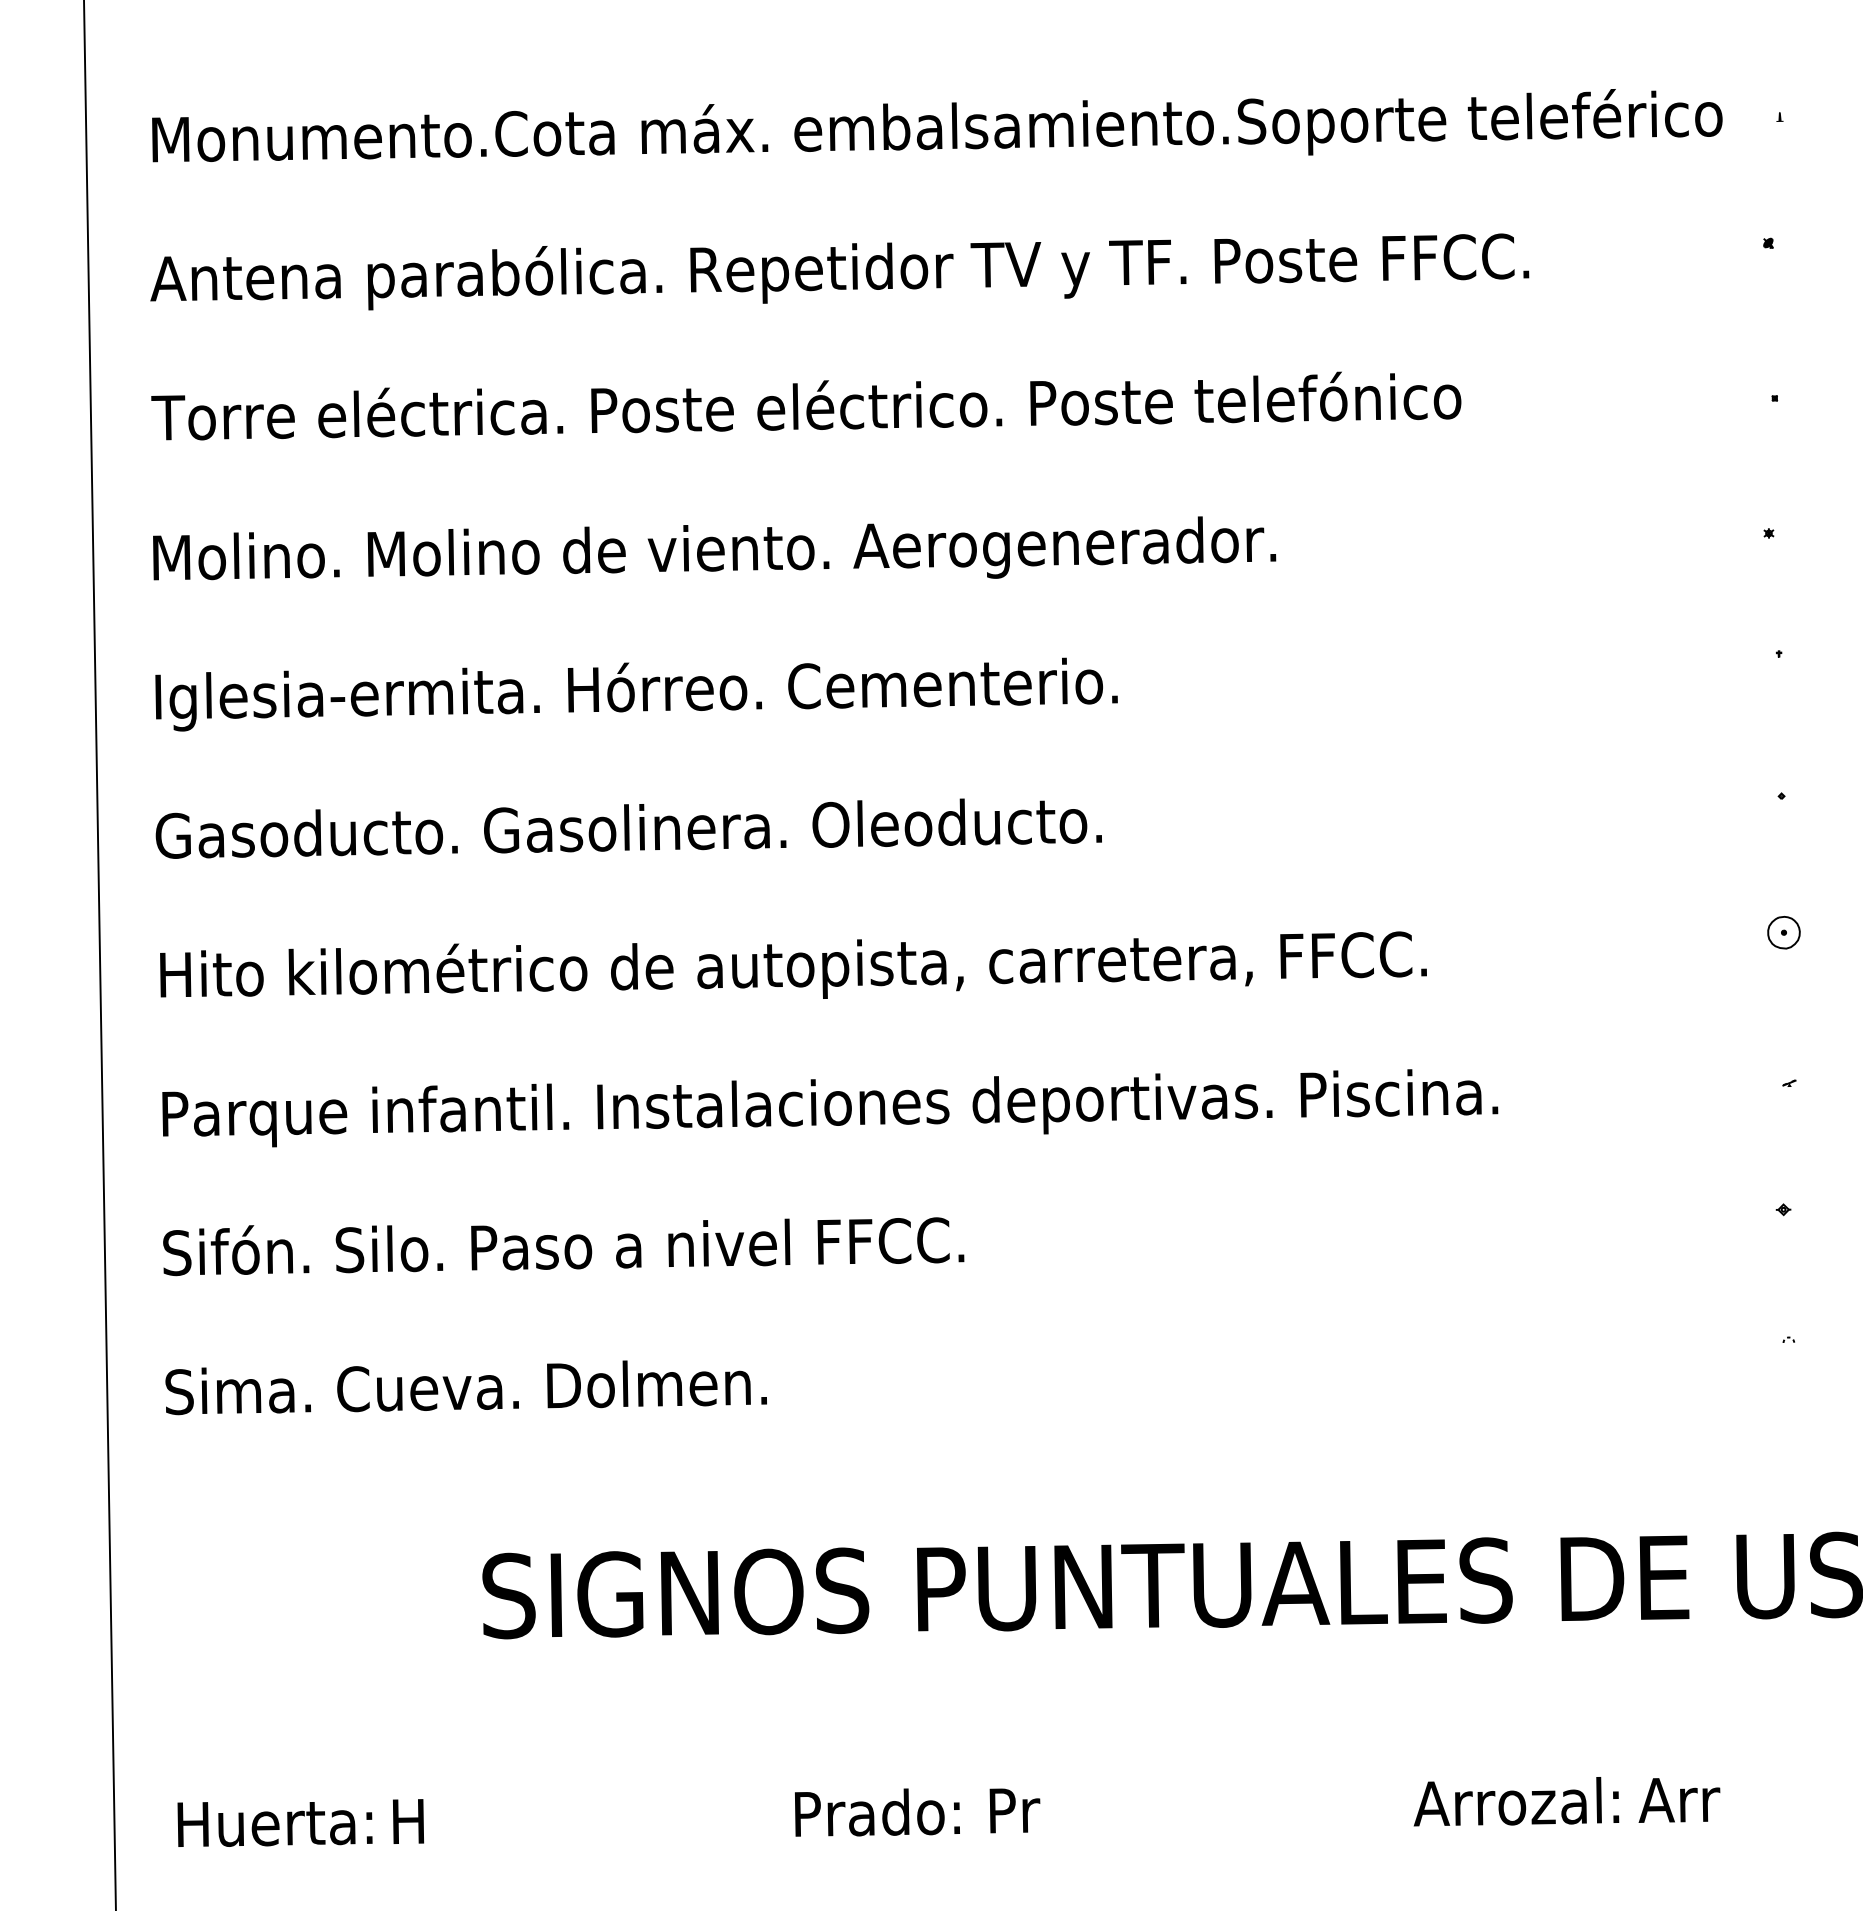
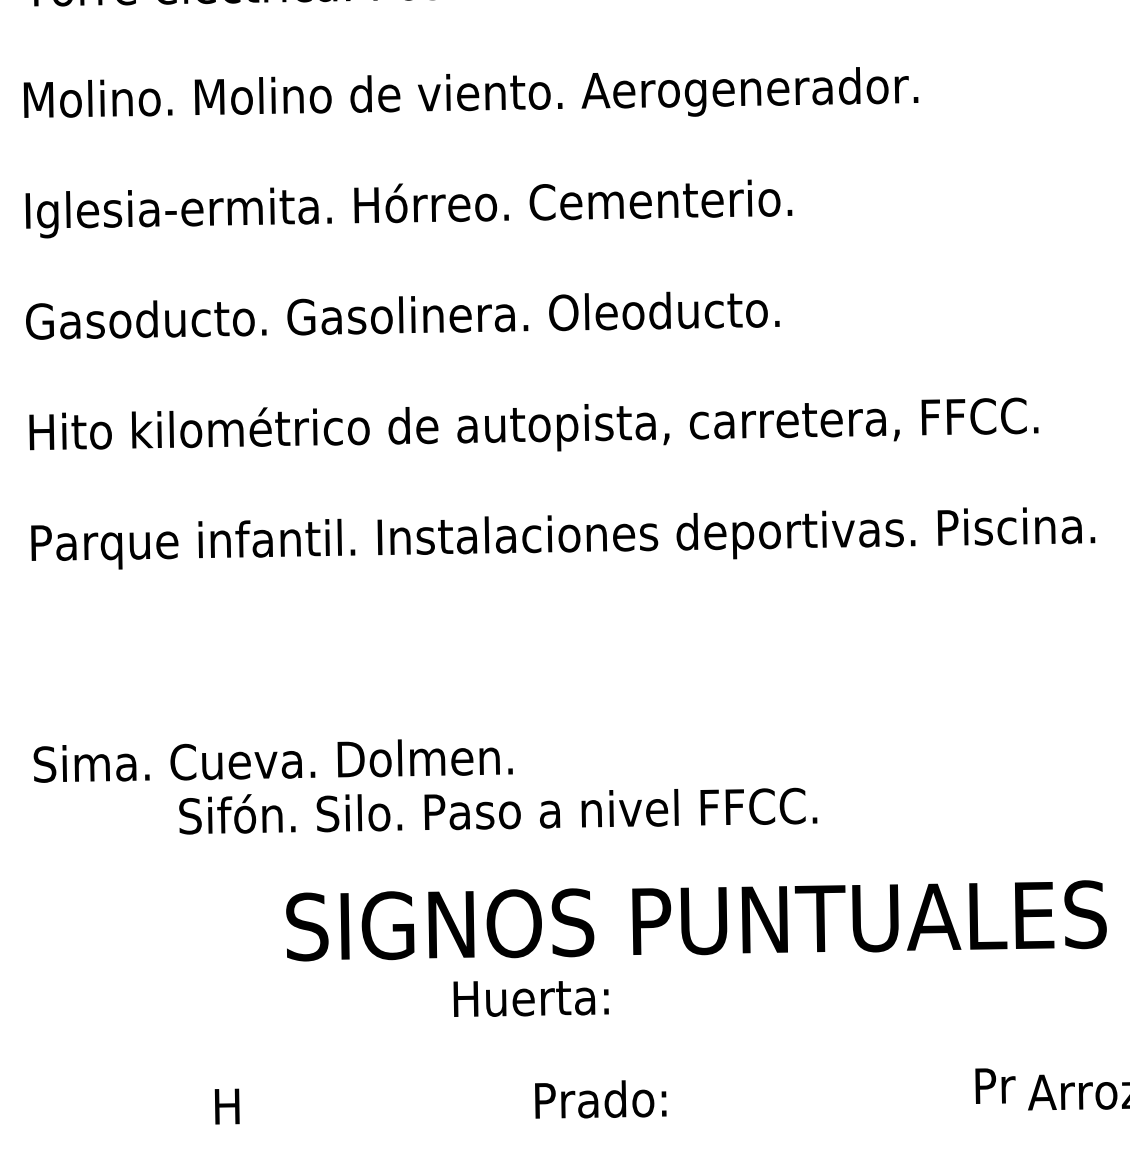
text: (563, 1246) -> (498, 811), moved
text: (1014, 1810) -> (995, 1085), moved
text: (274, 1824) -> (530, 999), moved

